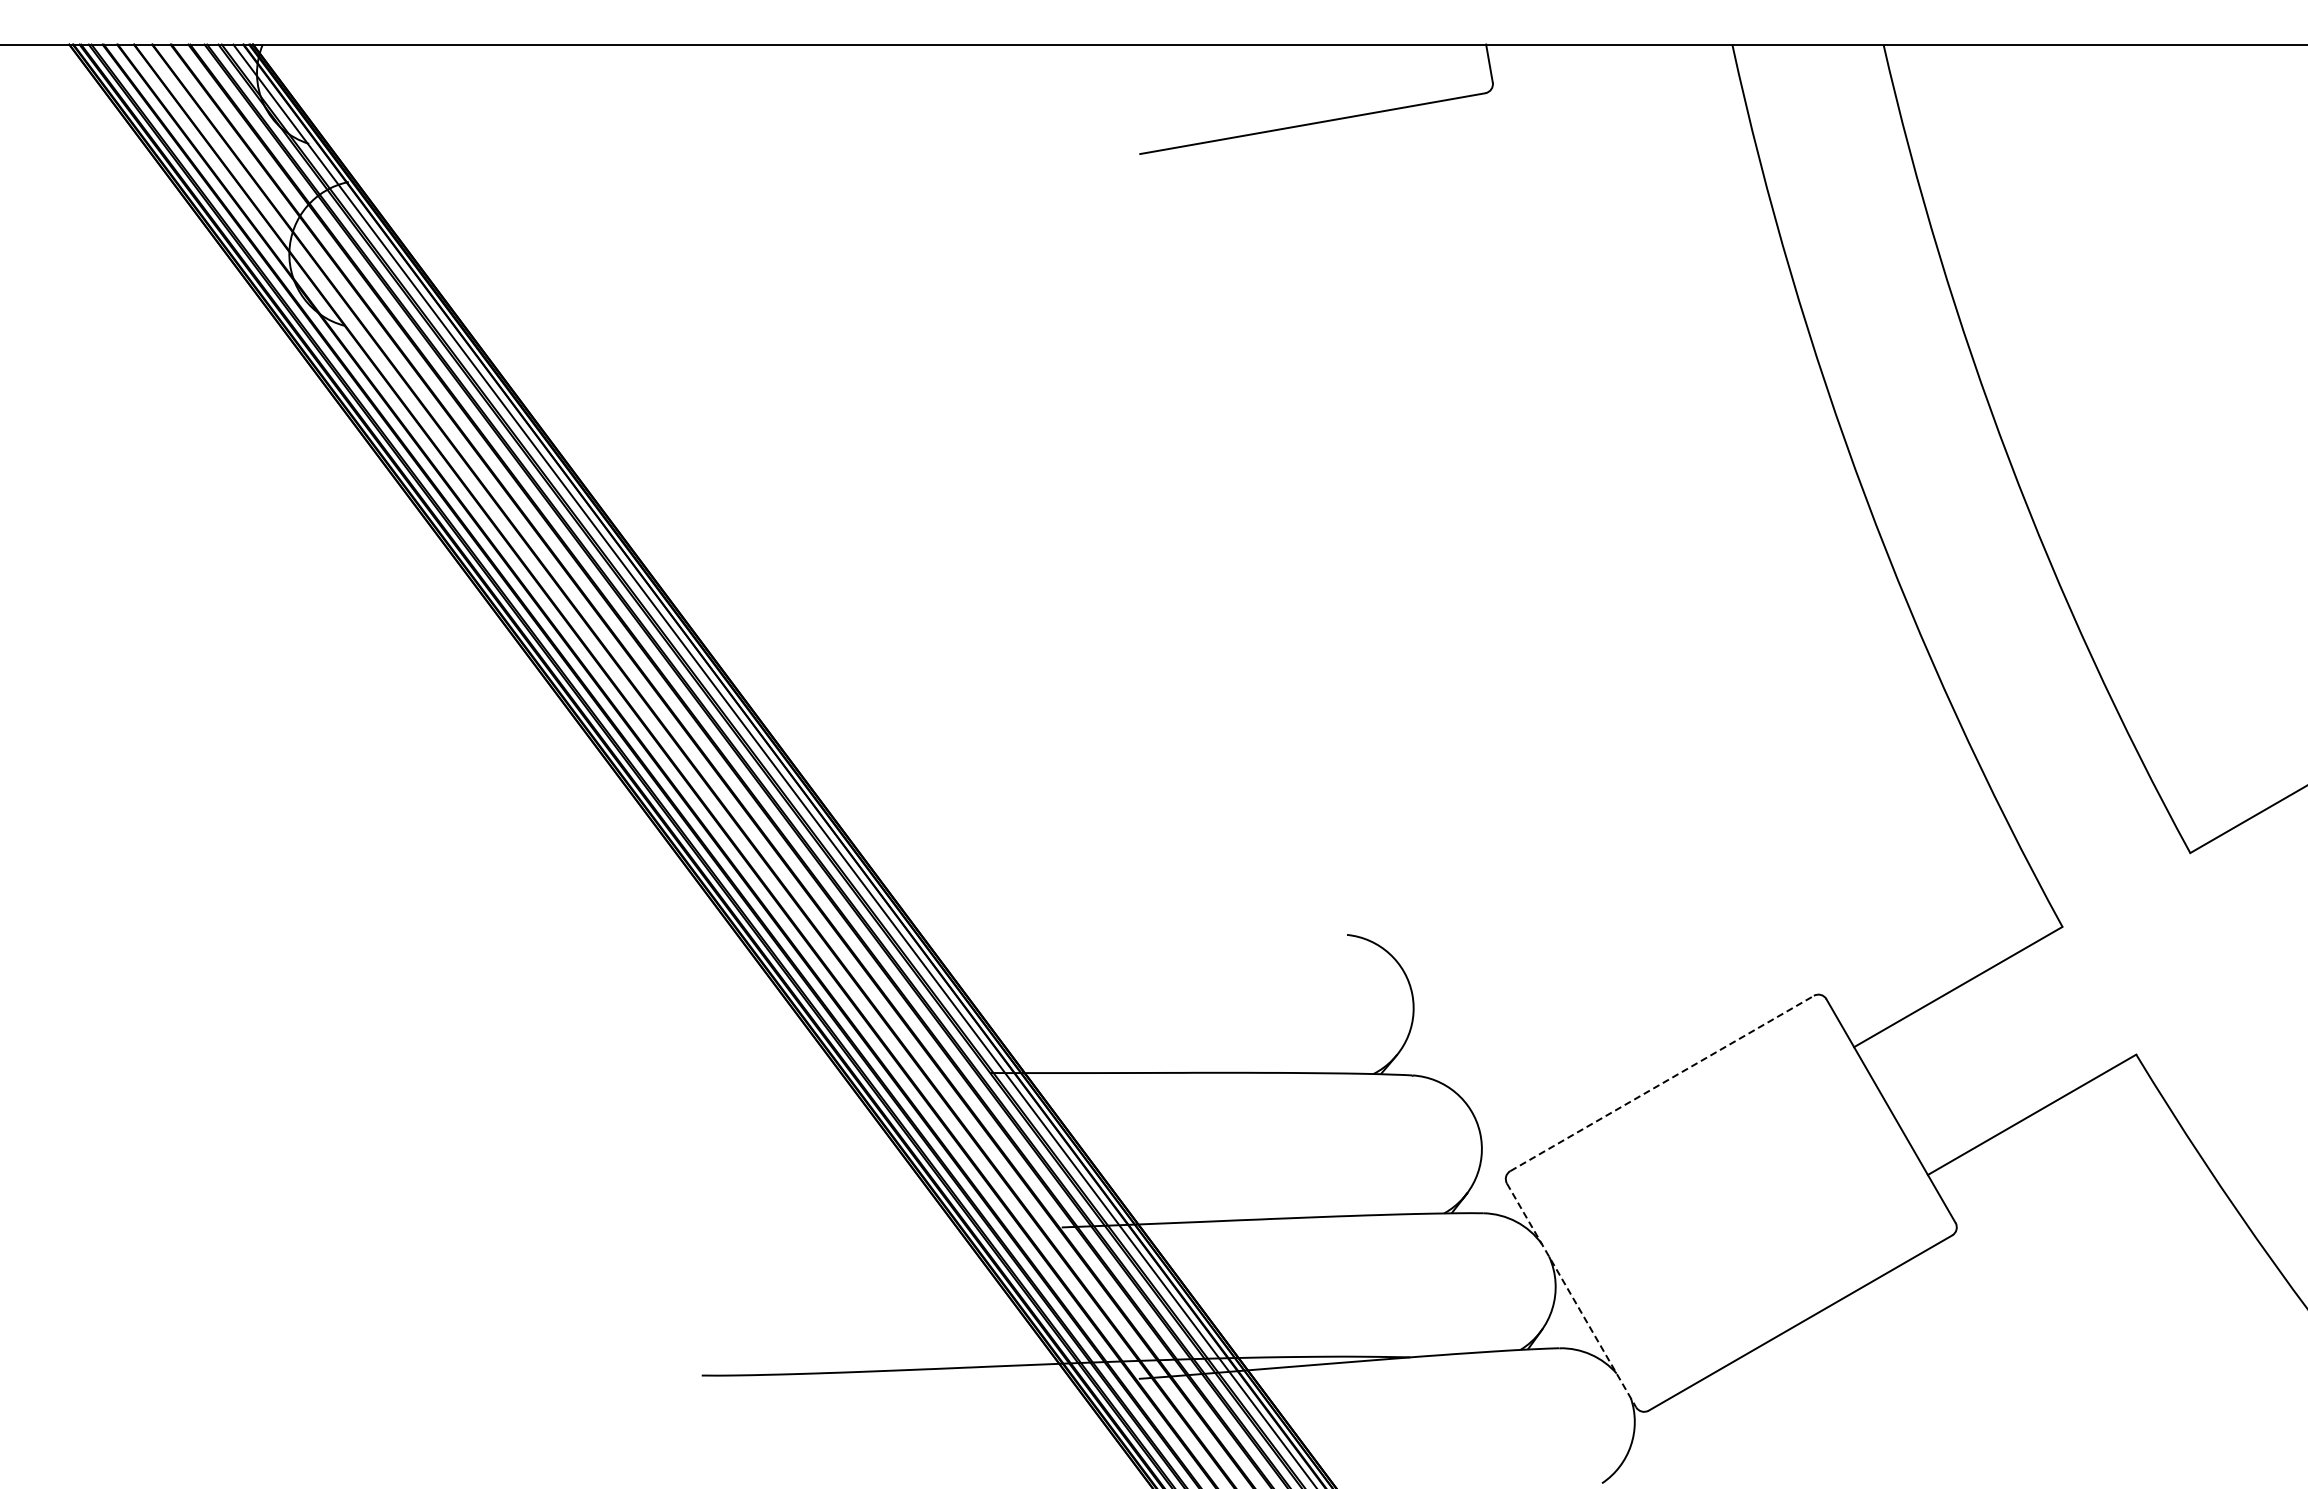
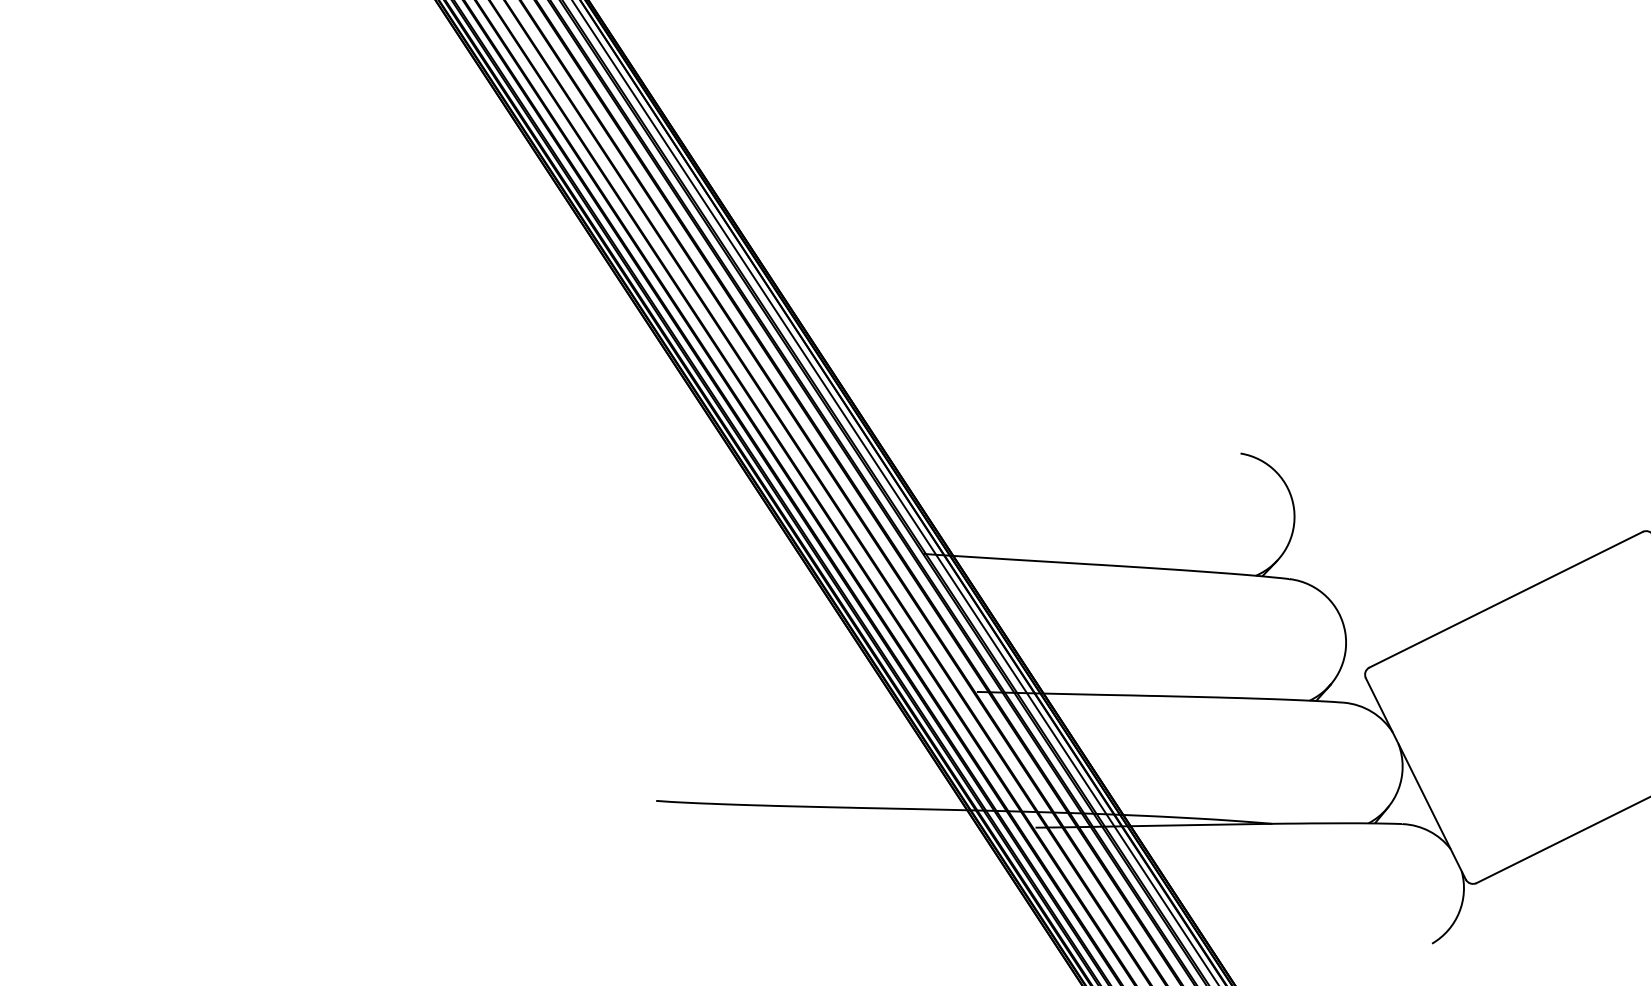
line: (1662, 1083) -> (1506, 599), dashed -> solid
line: (1571, 1295) -> (1415, 778), dashed -> solid

